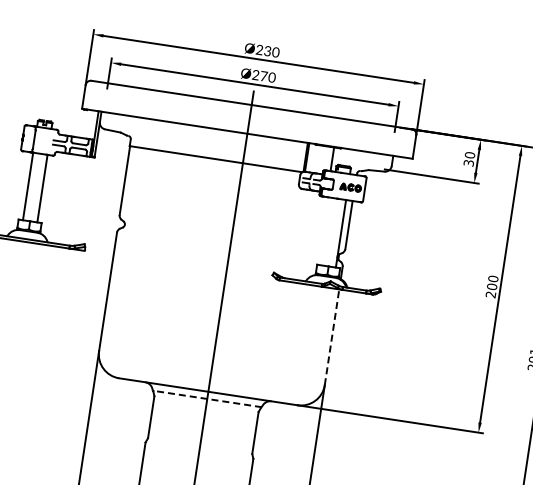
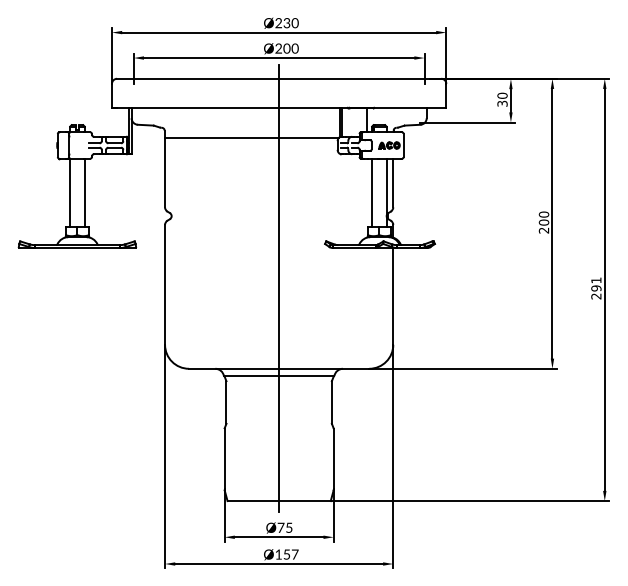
text: (263, 76) -> (286, 48), Ø270 -> Ø200
line: (327, 231) -> (372, 192), added
line: (332, 336) -> (393, 295), dashed -> solid
line: (206, 399) -> (278, 376), dashed -> solid

